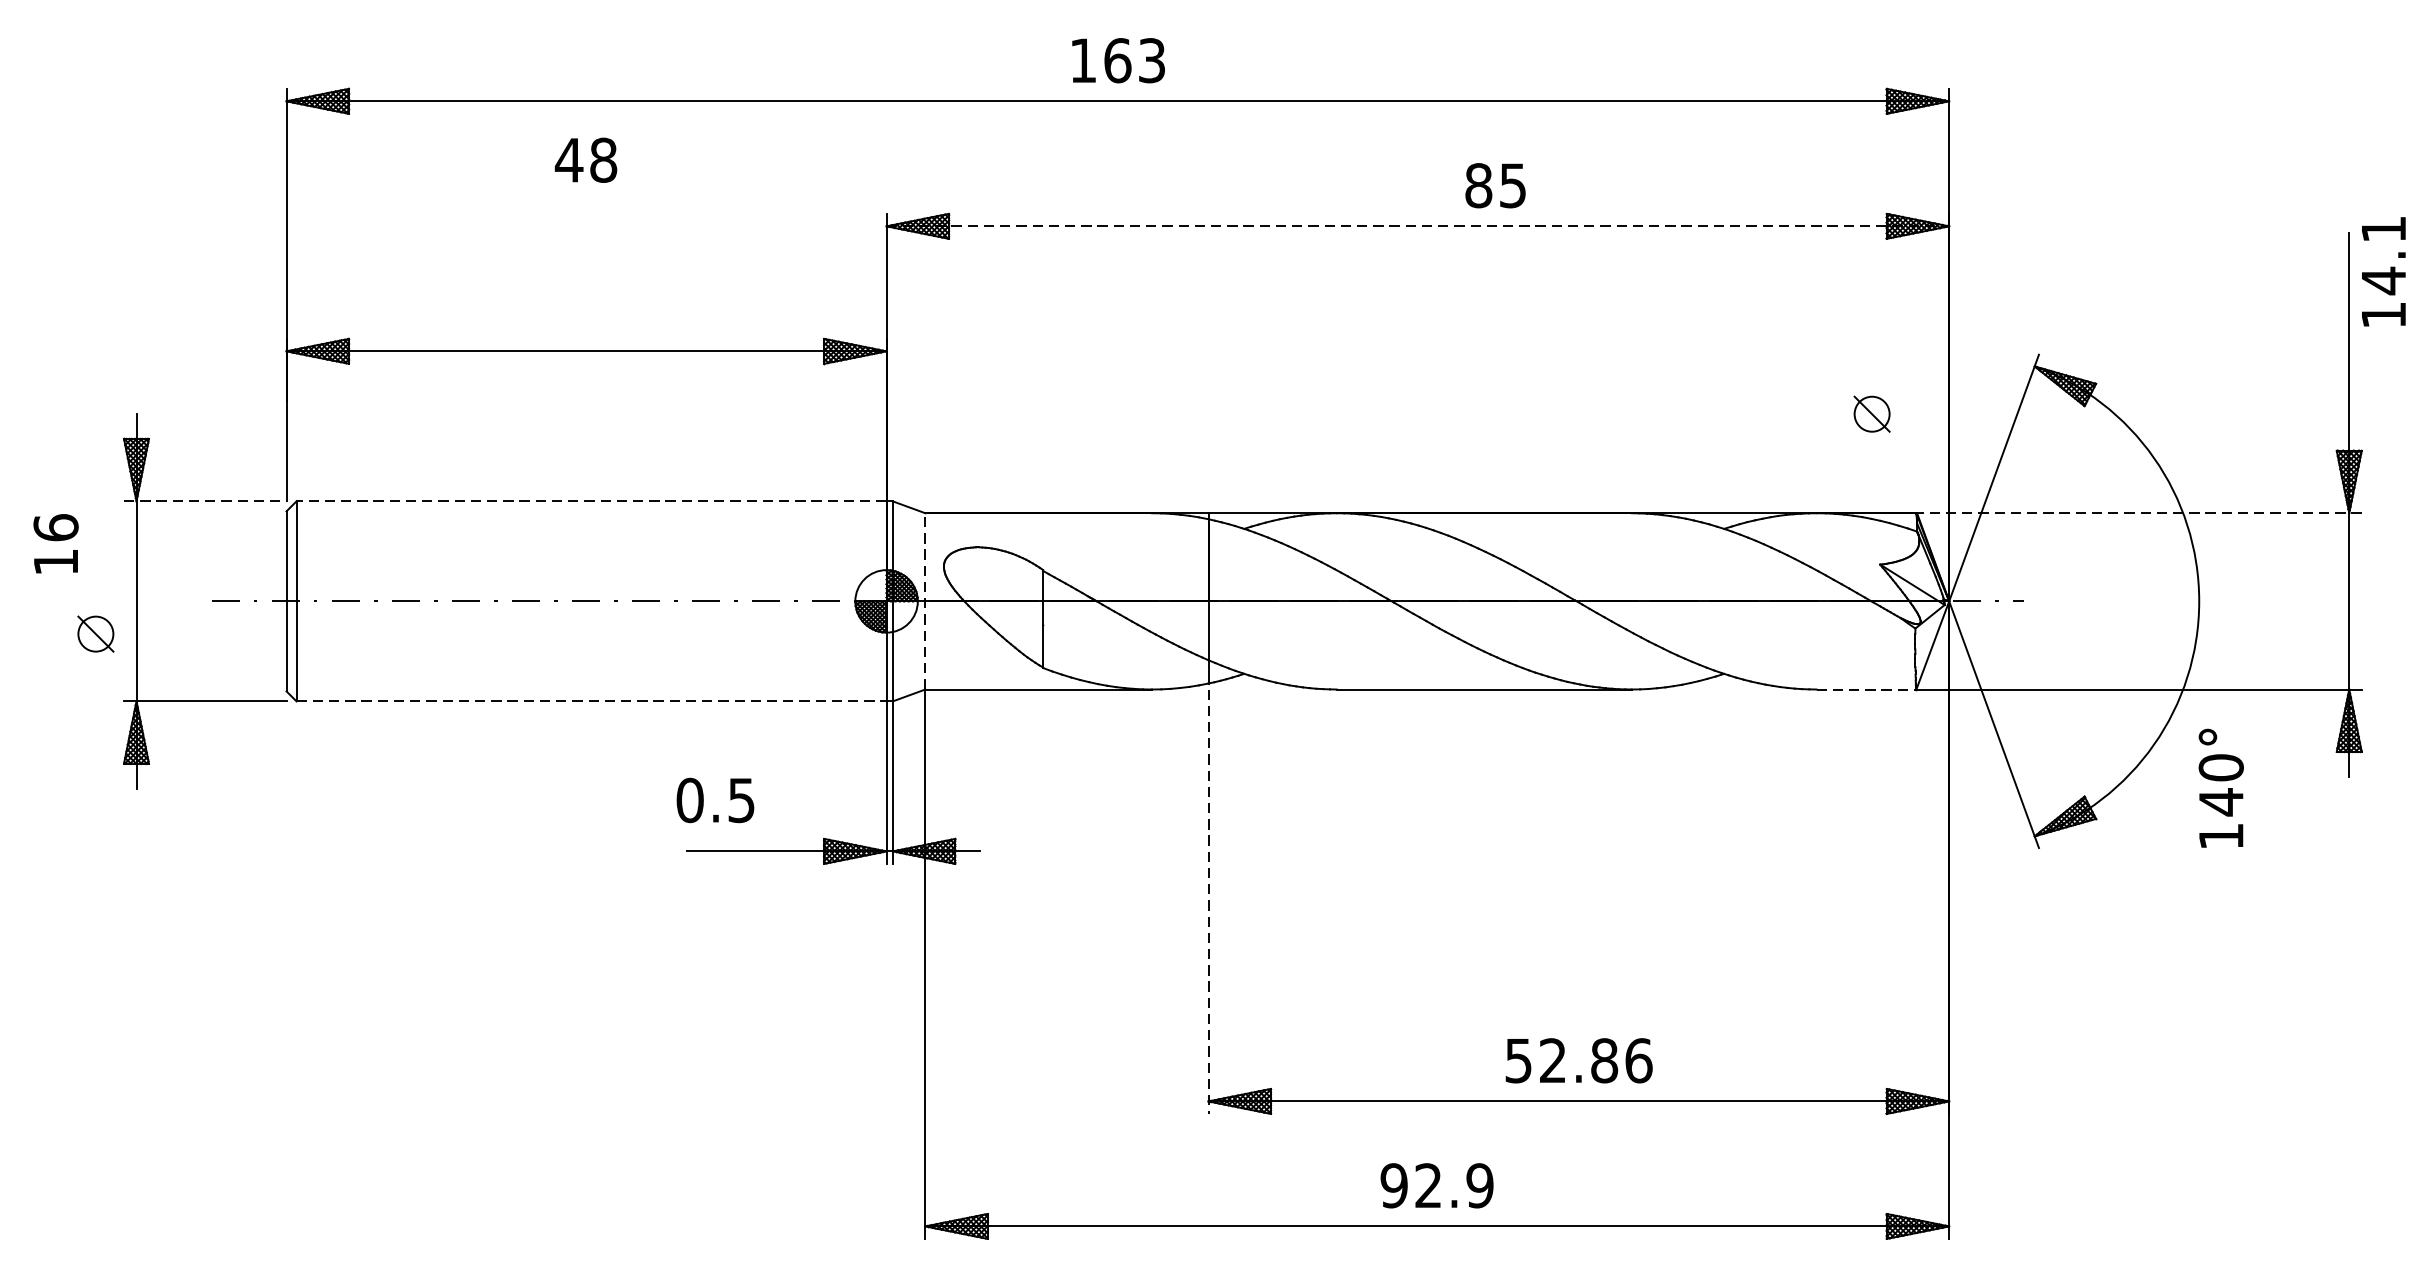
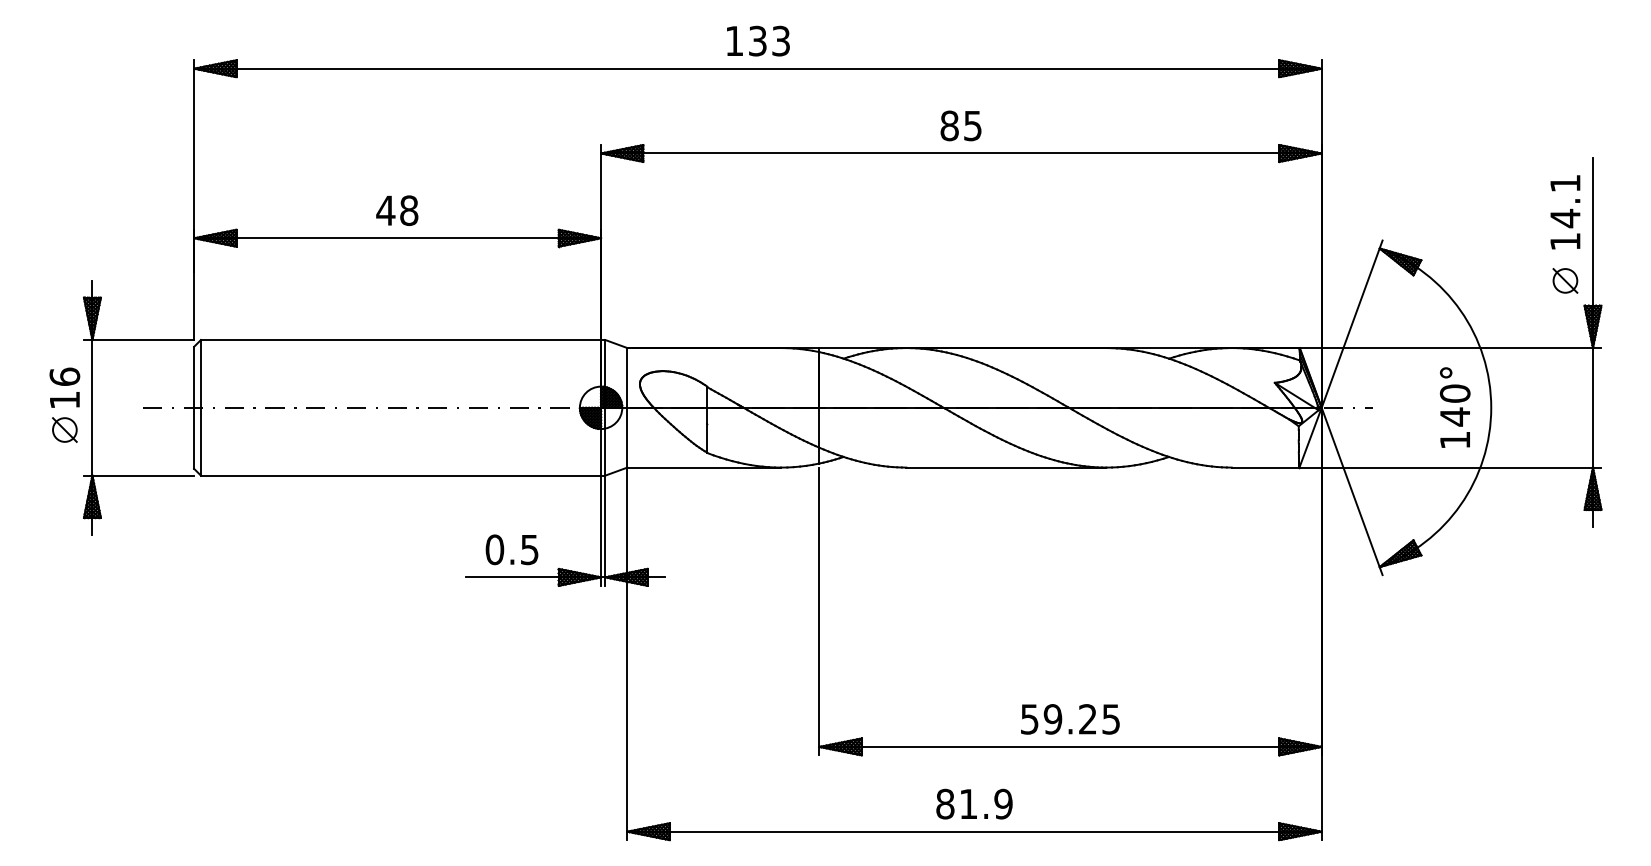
text: (1117, 59) -> (757, 40), 163 -> 133
text: (586, 159) -> (397, 210), moved
text: (1494, 185) -> (960, 125), moved
line: (1418, 226) -> (961, 153), dashed -> solid
text: (2383, 272) -> (1565, 212), moved
part: (1872, 413) -> (1565, 280), moved
line: (205, 502) -> (139, 340), dashed -> solid
line: (590, 502) -> (400, 340), dashed -> solid
line: (2139, 513) -> (1450, 348), dashed -> solid
text: (55, 543) -> (64, 387), moved
line: (925, 600) -> (627, 407), dashed -> solid
line: (1866, 689) -> (1265, 467), dashed -> solid
line: (592, 701) -> (401, 475), dashed -> solid
text: (2221, 788) -> (1455, 407), moved
text: (714, 799) -> (511, 549), moved
line: (1208, 901) -> (819, 611), dashed -> solid
text: (1594, 1060) -> (1081, 719), 52.86 -> 59.25
text: (1410, 1184) -> (956, 803), 92.9 -> 81.9

